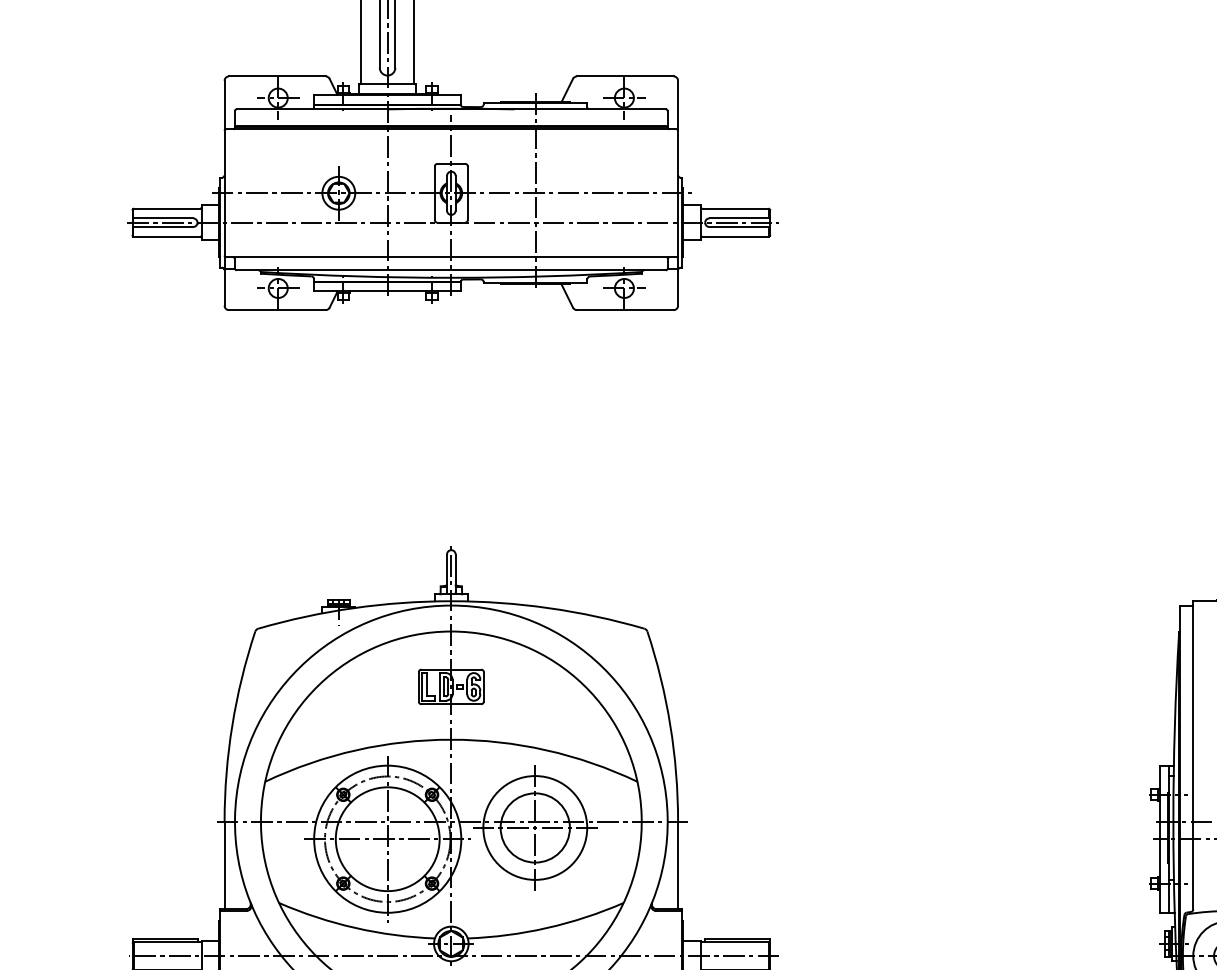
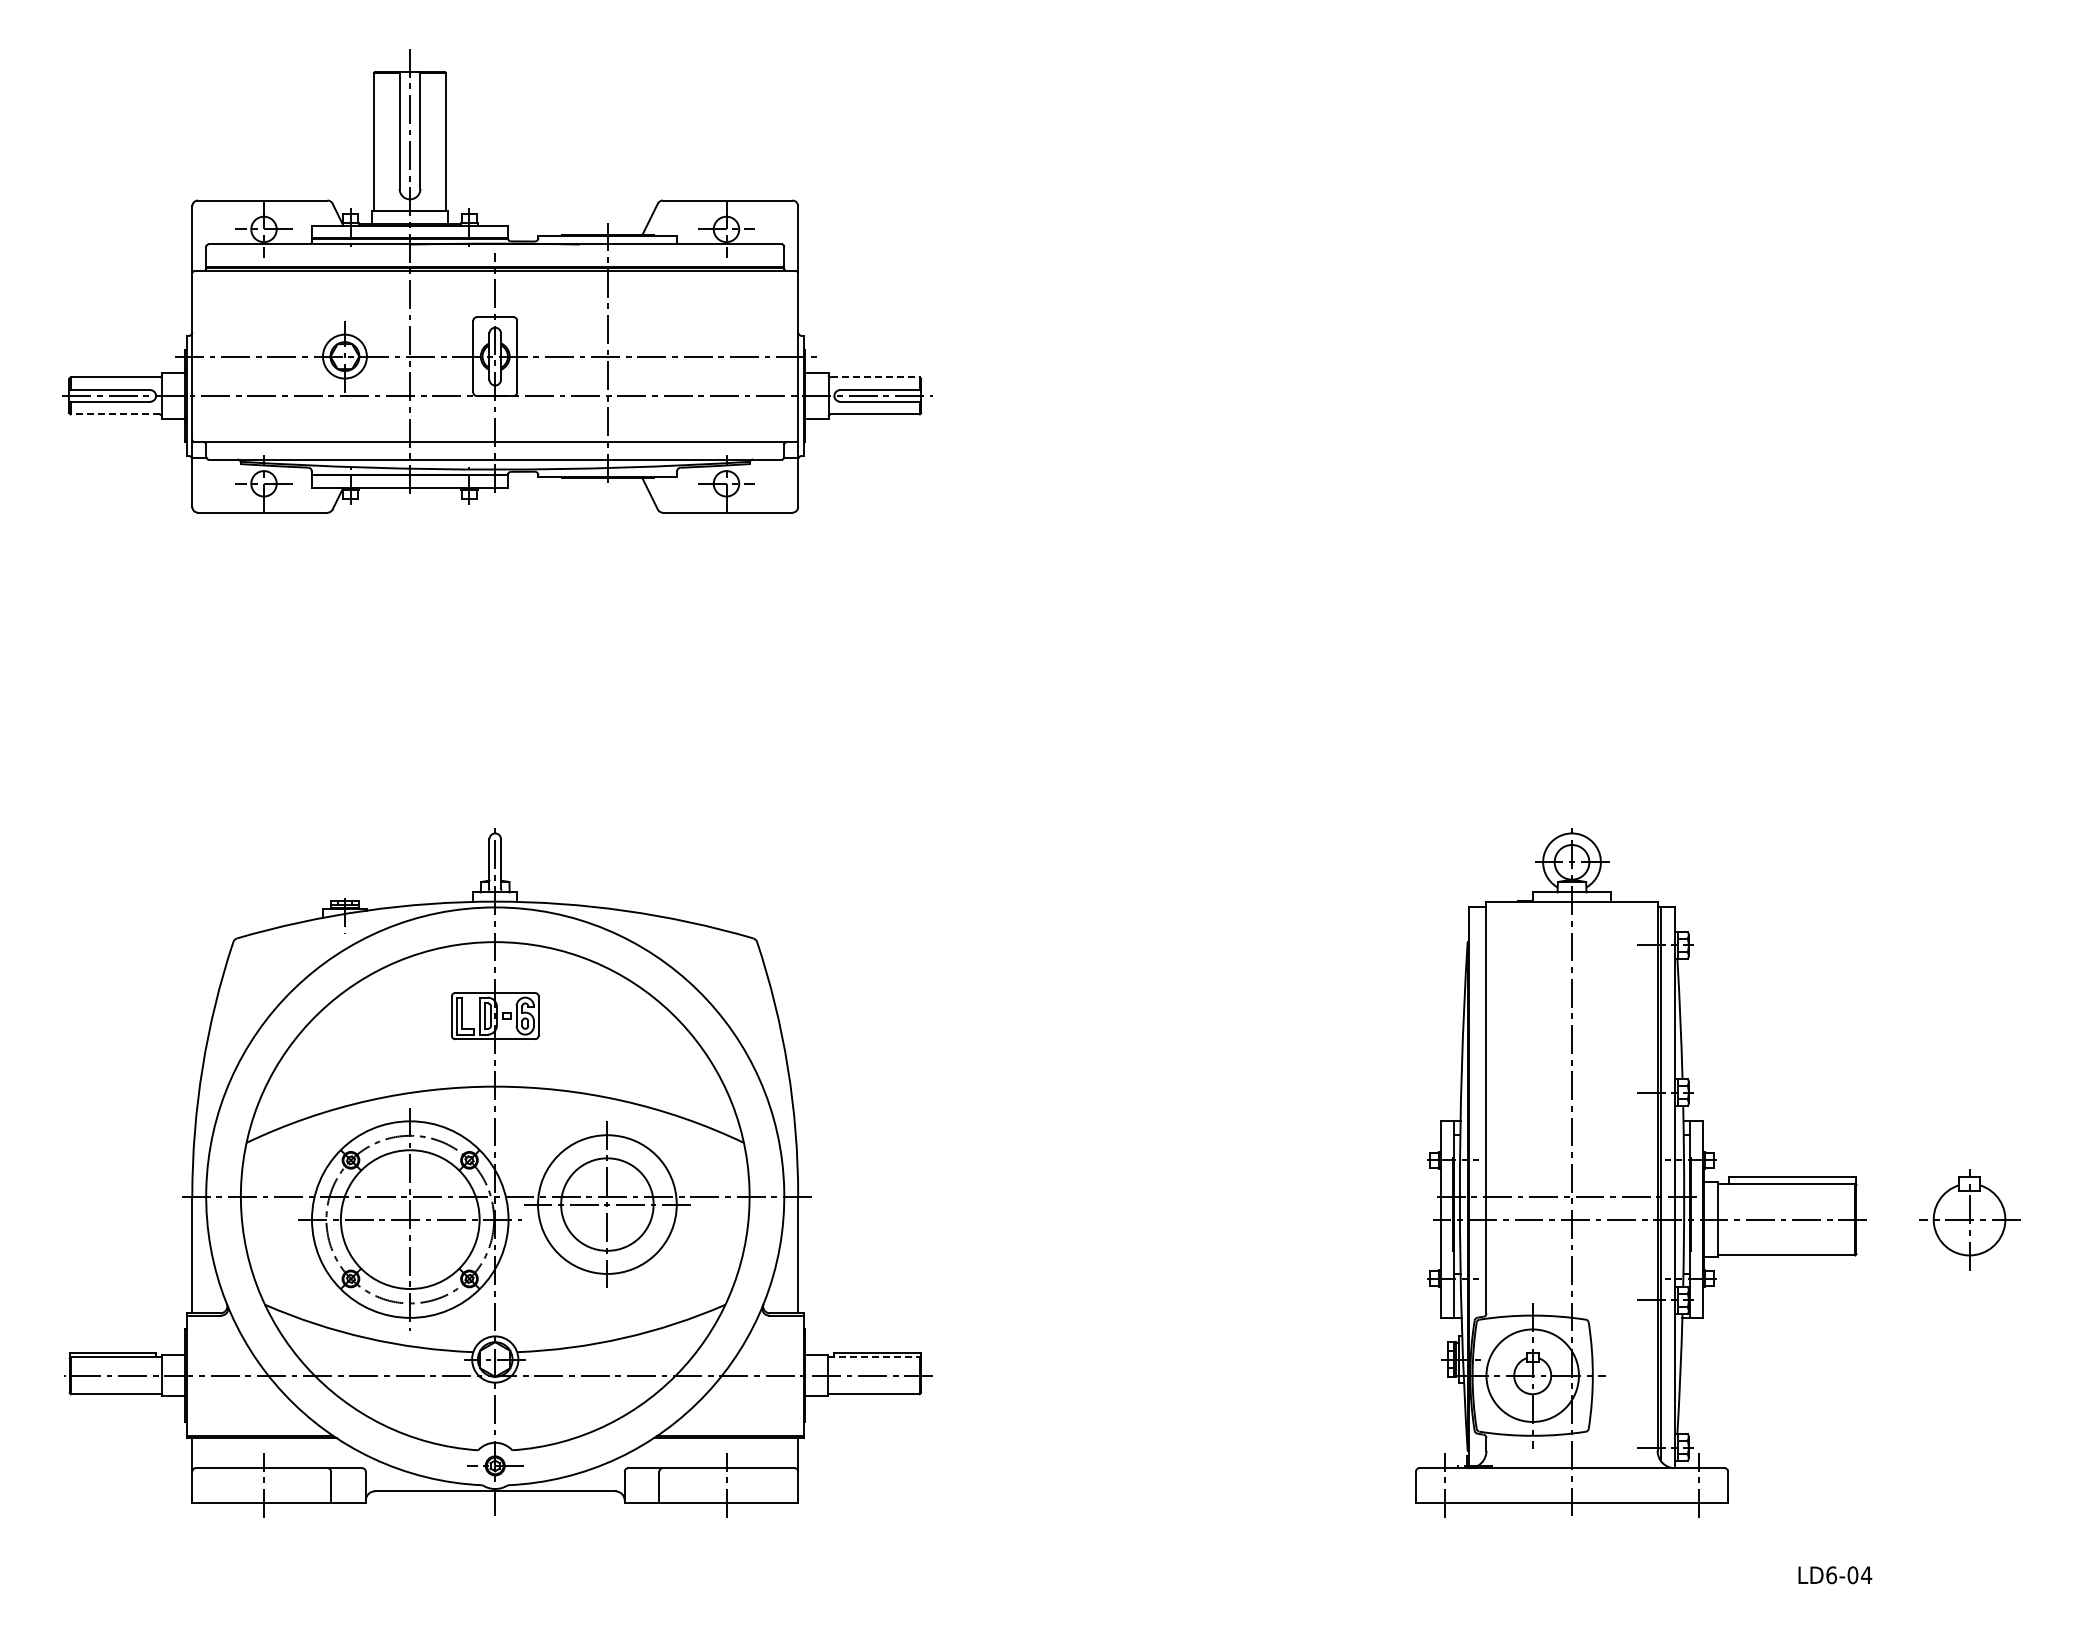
line: (735, 208) -> (875, 377), solid -> dashed
line: (167, 236) -> (115, 414), solid -> dashed
line: (734, 942) -> (873, 1357), solid -> dashed

